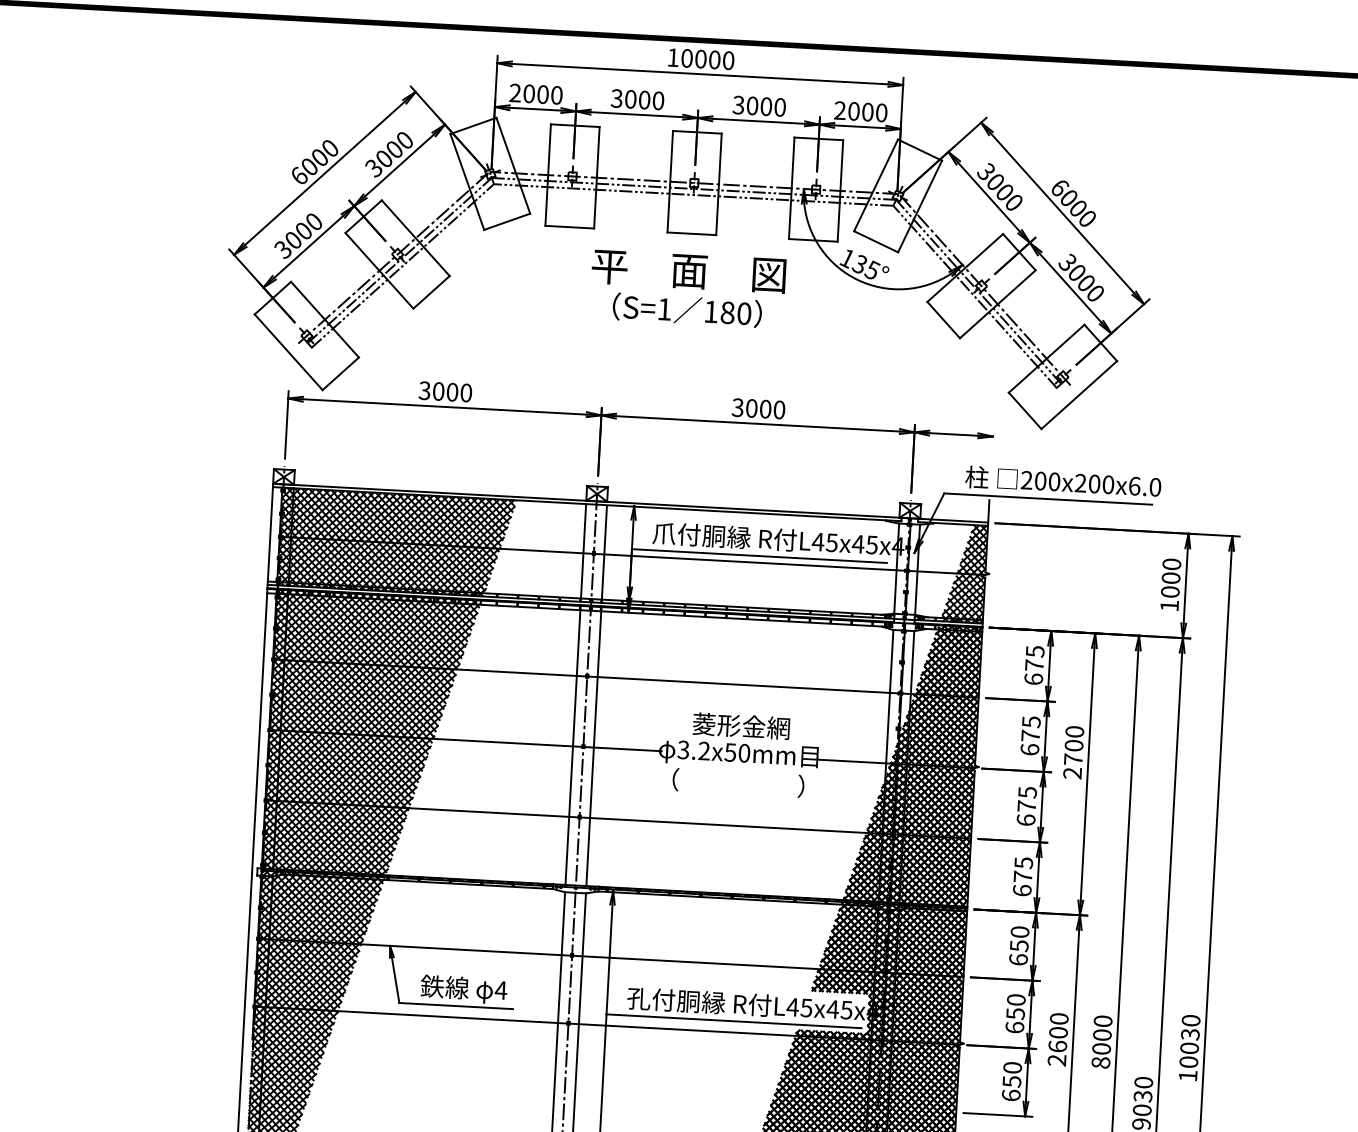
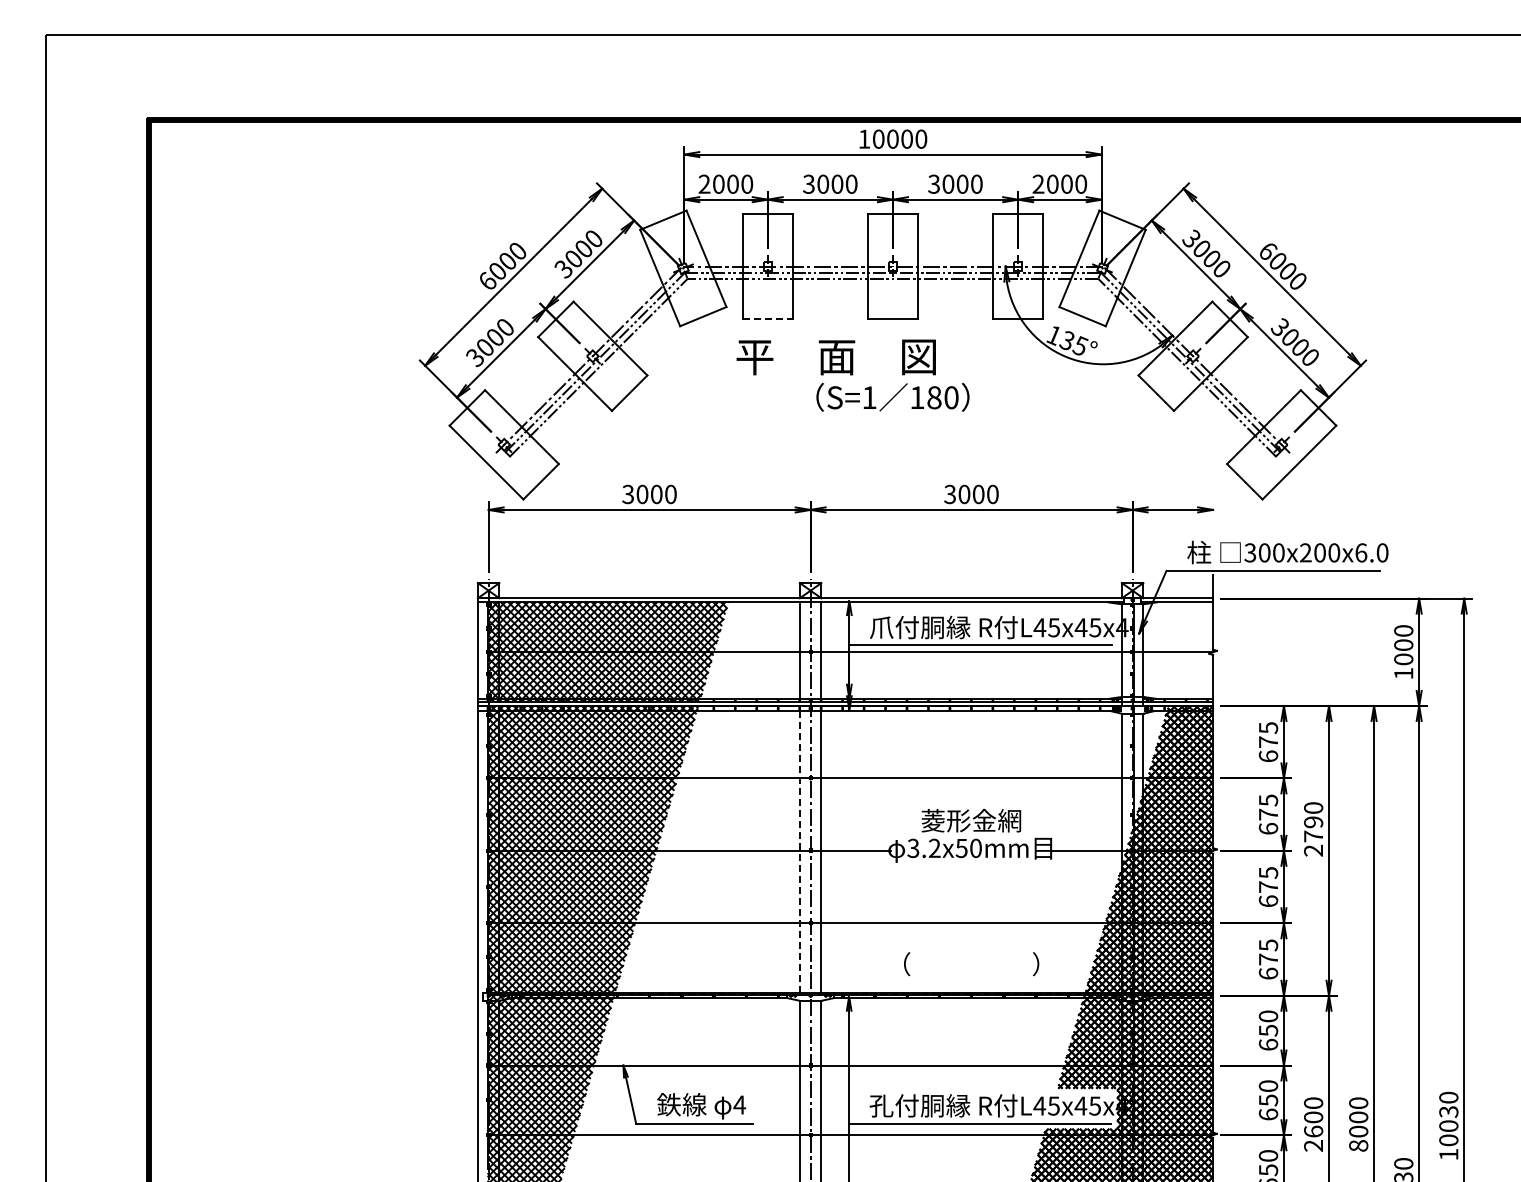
line: (570, 227) -> (768, 318), solid -> dashed
text: (688, 271) -> (835, 357), moved
text: (1026, 479) -> (1250, 552), 200x200x6.0 -> 300x200x6.0
hatch: (965, 573) -> (1192, 651), removed
text: (1074, 745) -> (1313, 822), 2700 -> 2790
line: (572, 748) -> (799, 852), solid -> dashed
text: (738, 783) -> (971, 964), moved

